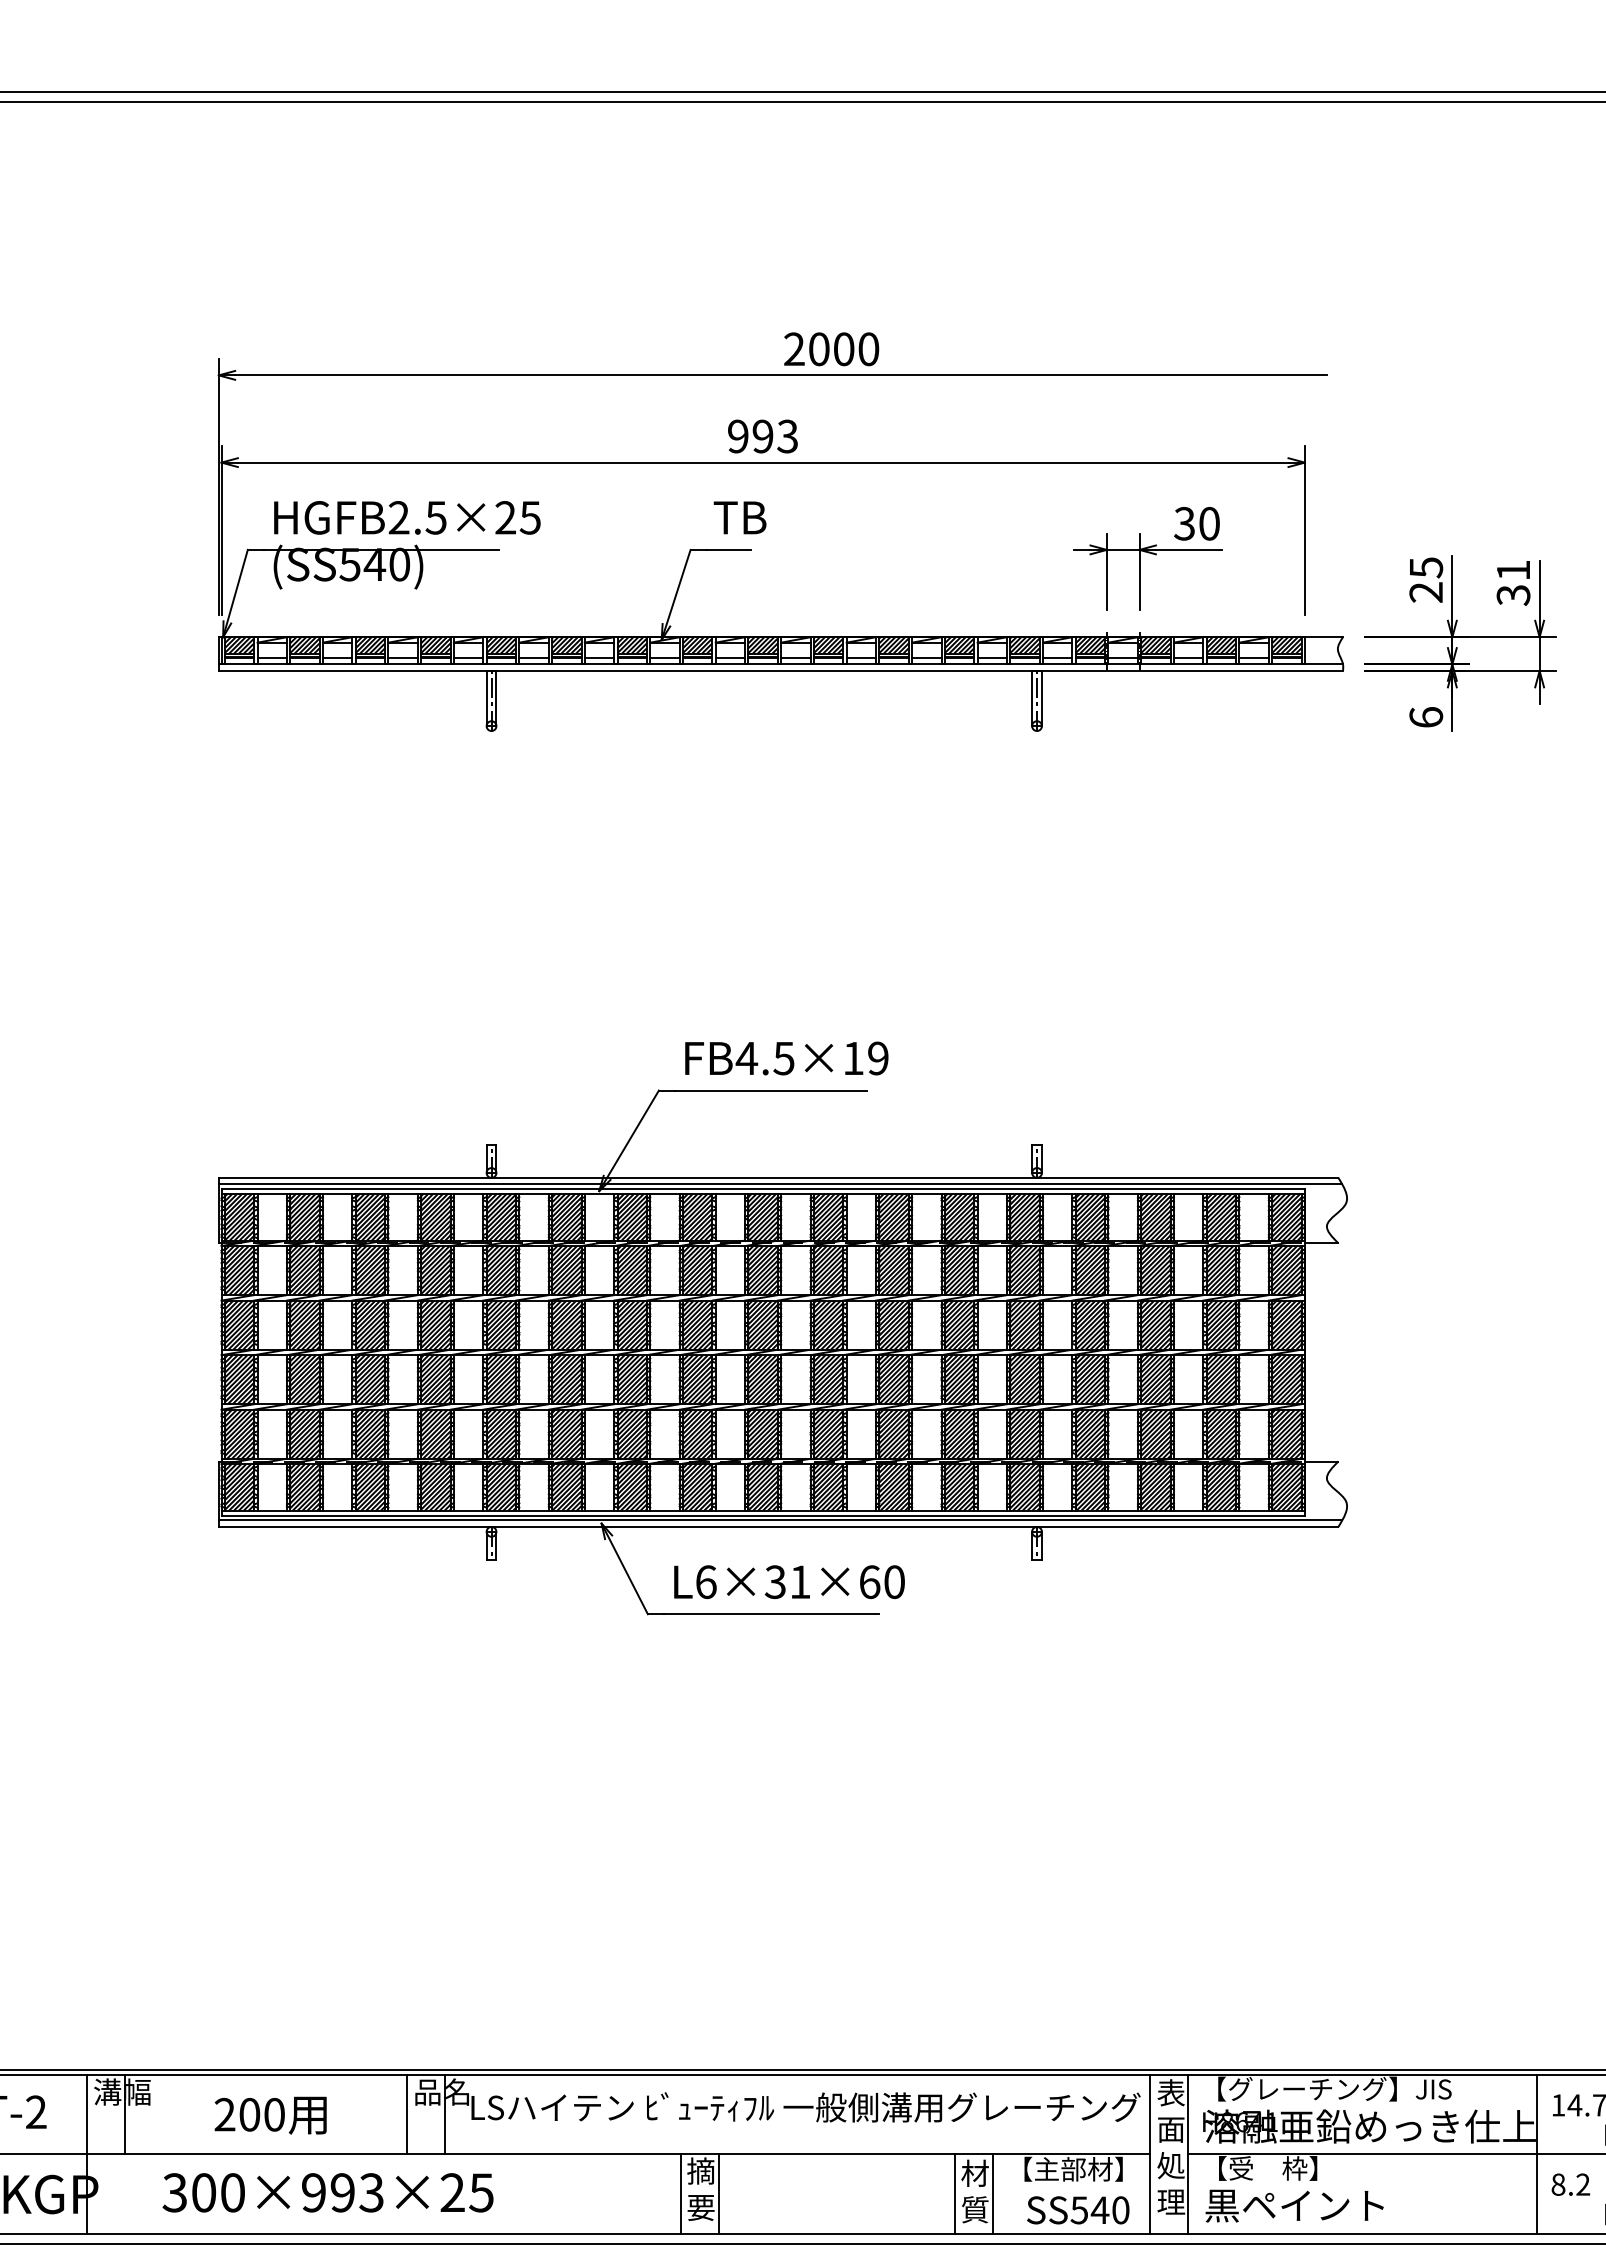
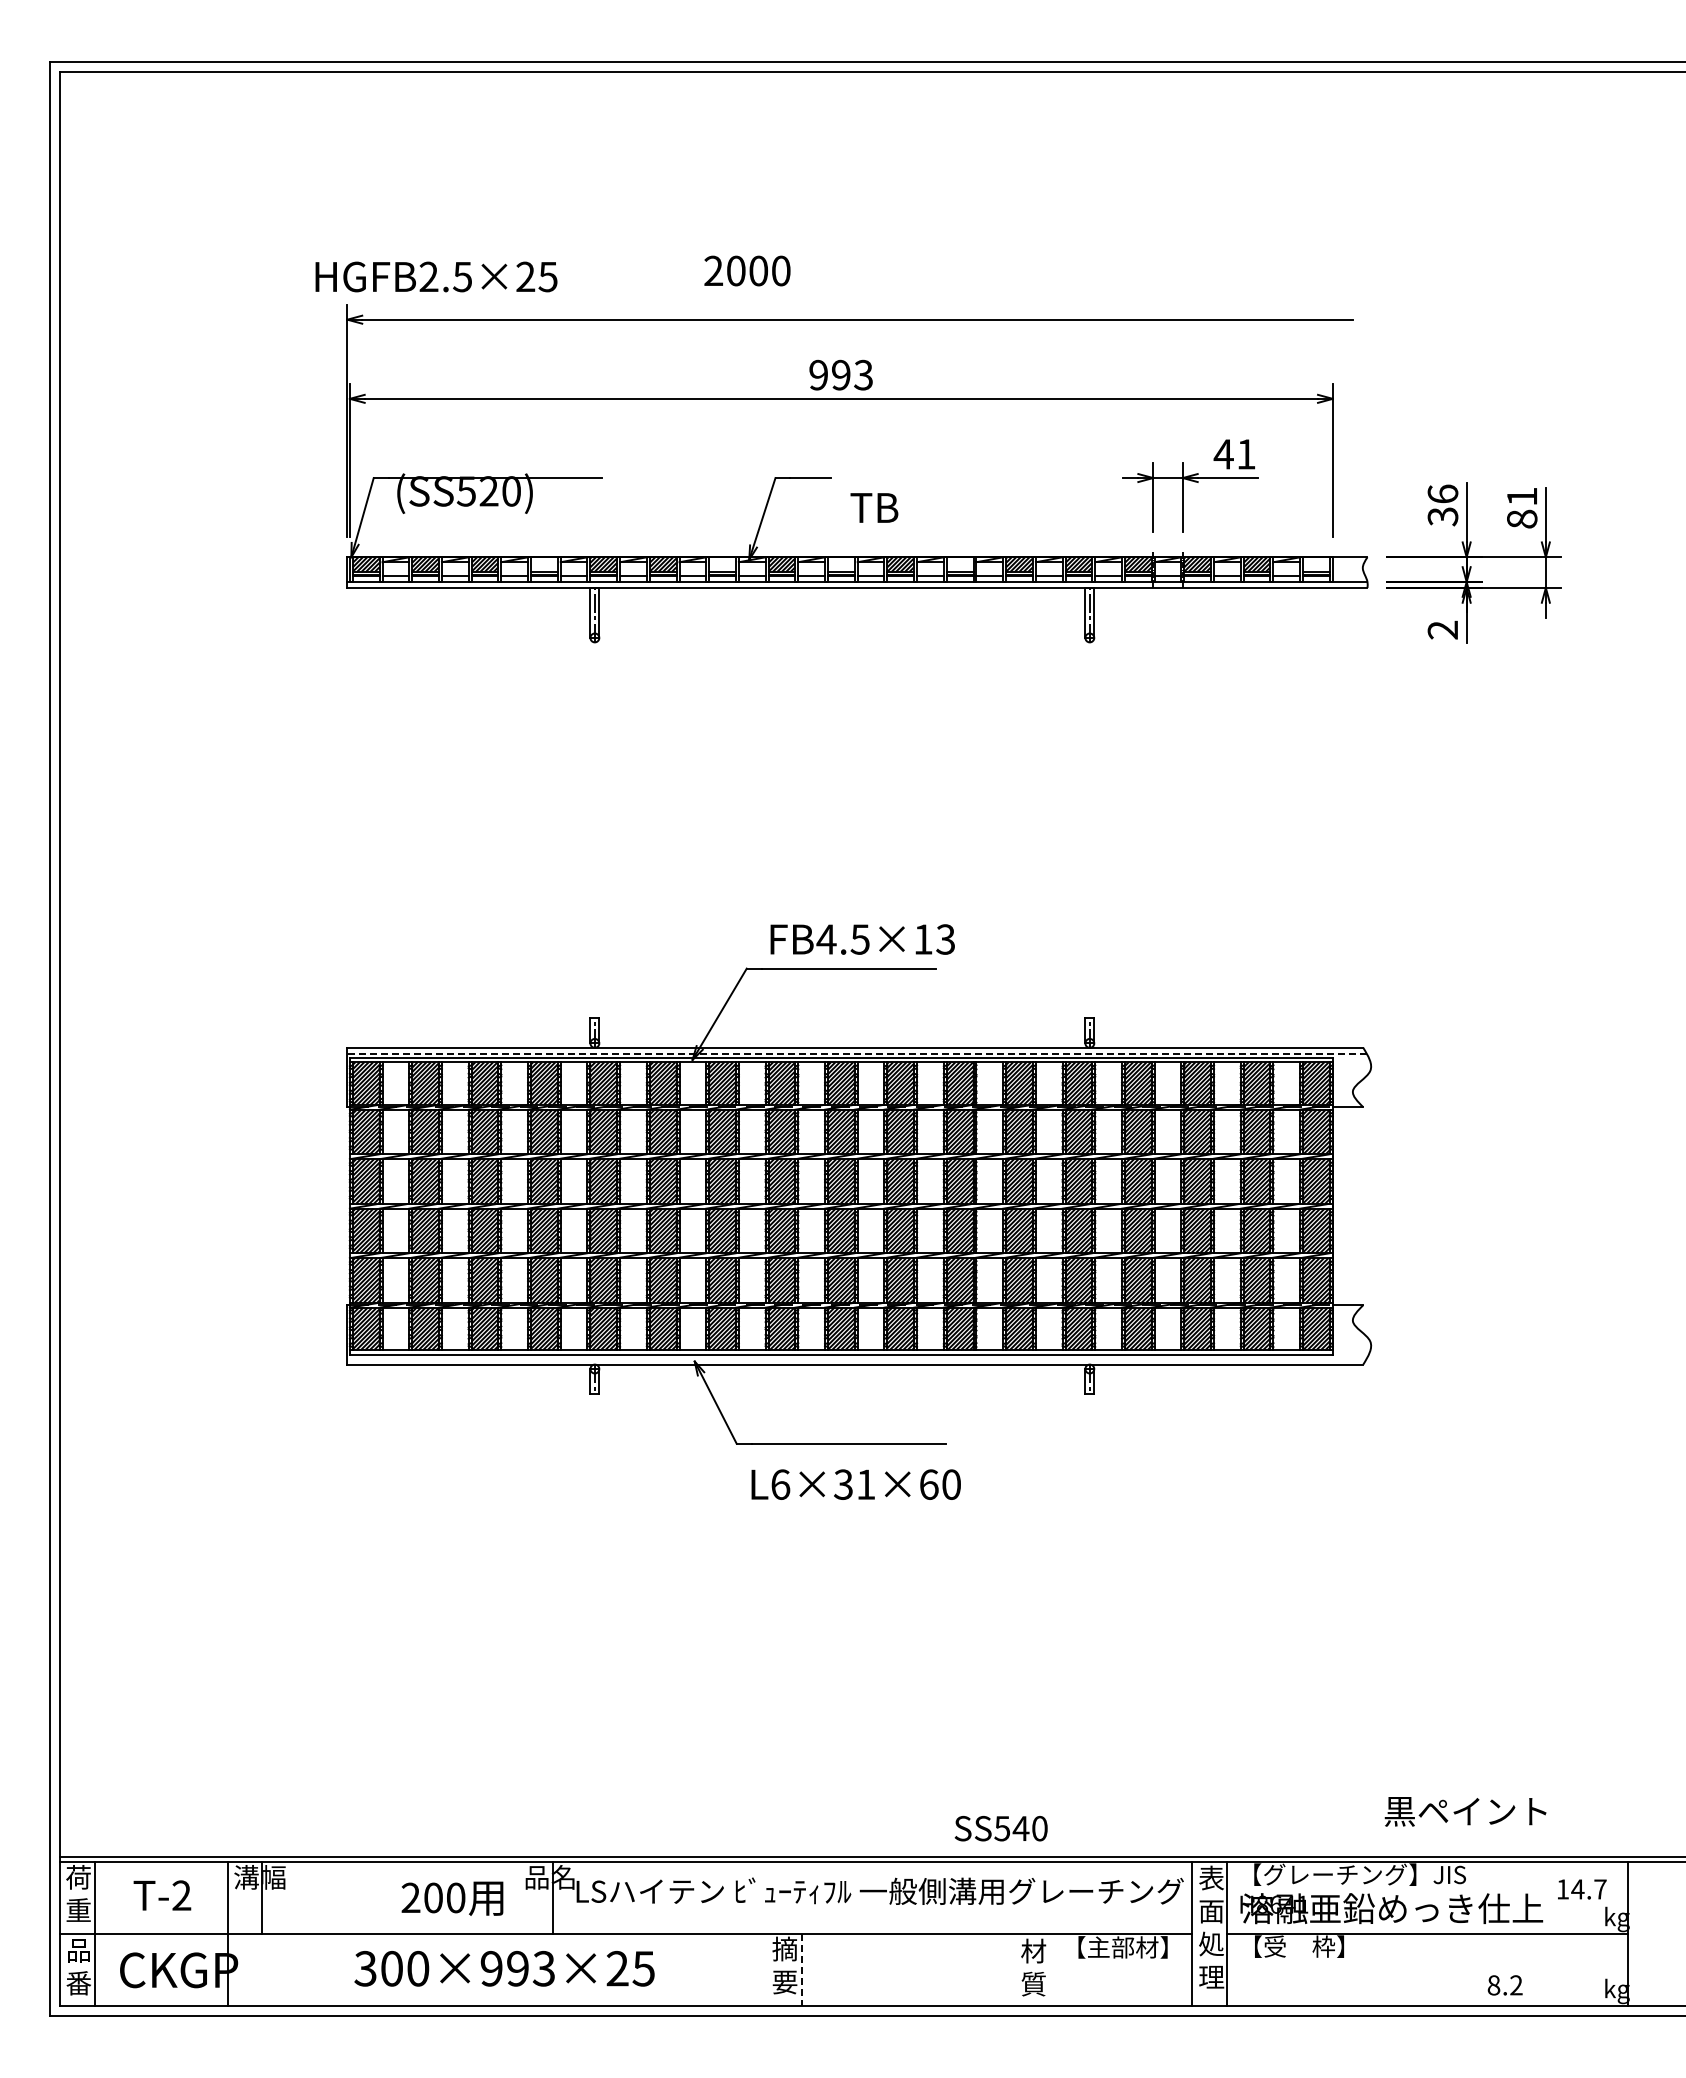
text: (831, 348) -> (747, 270), moved
text: (407, 517) -> (436, 276), moved
text: (740, 517) -> (874, 507), moved
text: (1196, 523) -> (1234, 454), 30 -> 41
text: (374, 564) -> (488, 491), (SS540) -> (SS520)
text: (1425, 580) -> (1442, 505), 25 -> 36
text: (1512, 594) -> (1521, 518), 31 -> 81
hatch: (436, 645) -> (544, 564), removed
hatch: (632, 645) -> (722, 564), removed
hatch: (763, 645) -> (841, 564), removed
hatch: (893, 645) -> (959, 564), removed
hatch: (1286, 645) -> (1316, 564), removed
text: (1425, 716) -> (1442, 629), 6 -> 2
text: (877, 1058) -> (945, 939), FB4.5×19 -> FB4.5×13
line: (780, 1184) -> (857, 1053), solid -> dashed
line: (779, 1520) -> (856, 1358), removed
text: (788, 1581) -> (855, 1484), moved
line: (407, 2114) -> (518, 1897), removed
text: (270, 2115) -> (452, 1898), moved
line: (1537, 2153) -> (1543, 1933), removed
text: (1570, 2184) -> (1504, 1985), moved
text: (328, 2192) -> (504, 1968), moved
line: (680, 2193) -> (766, 1969), removed
line: (719, 2193) -> (801, 1969), solid -> dashed
line: (955, 2193) -> (1015, 1969), removed
line: (993, 2193) -> (1050, 1969), removed
text: (1294, 2205) -> (1465, 1811), moved
text: (1077, 2210) -> (1000, 1828), moved

